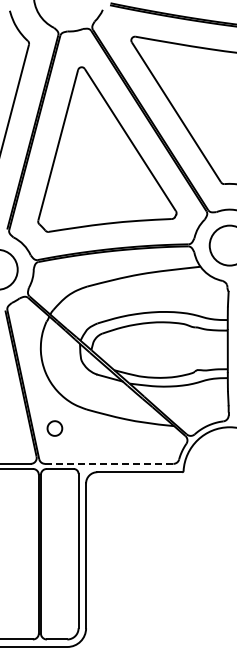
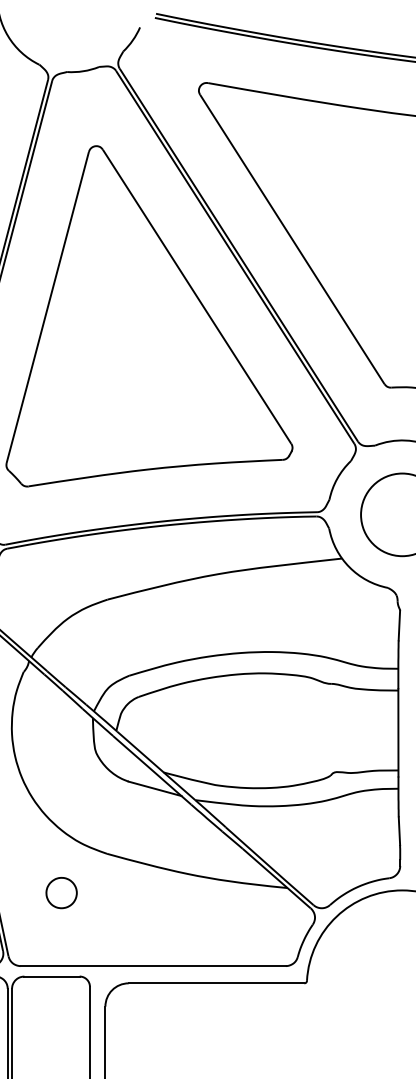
part: (54, 428) -> (60, 892), moved
line: (108, 463) -> (151, 965), dashed -> solid

